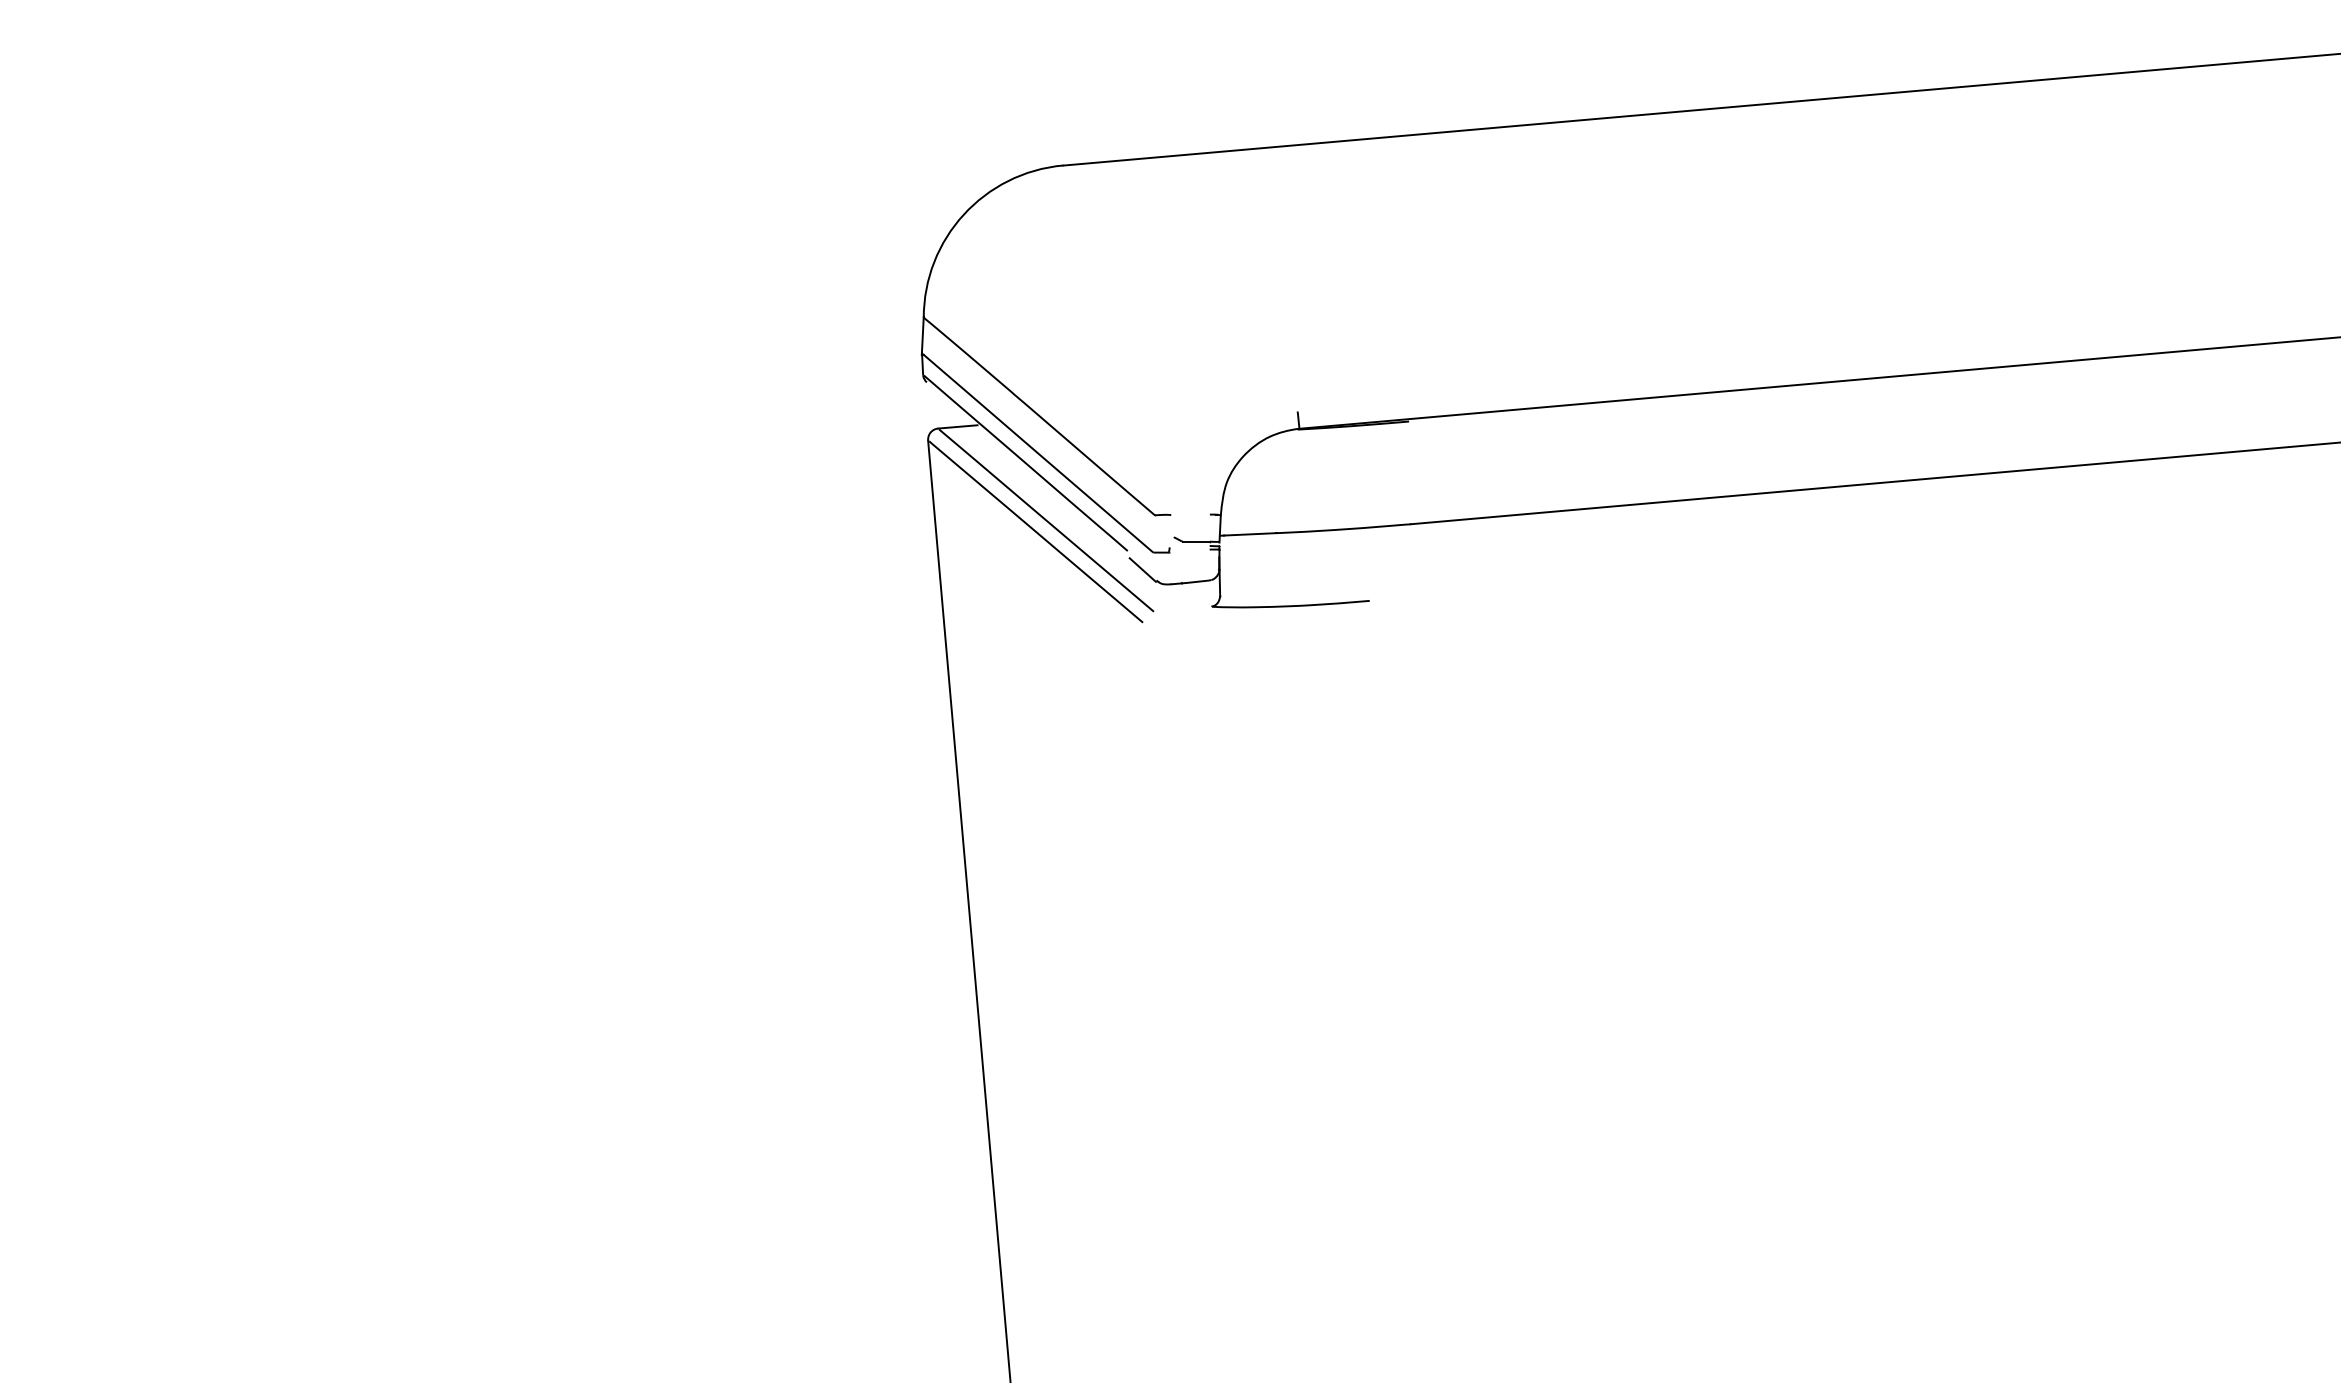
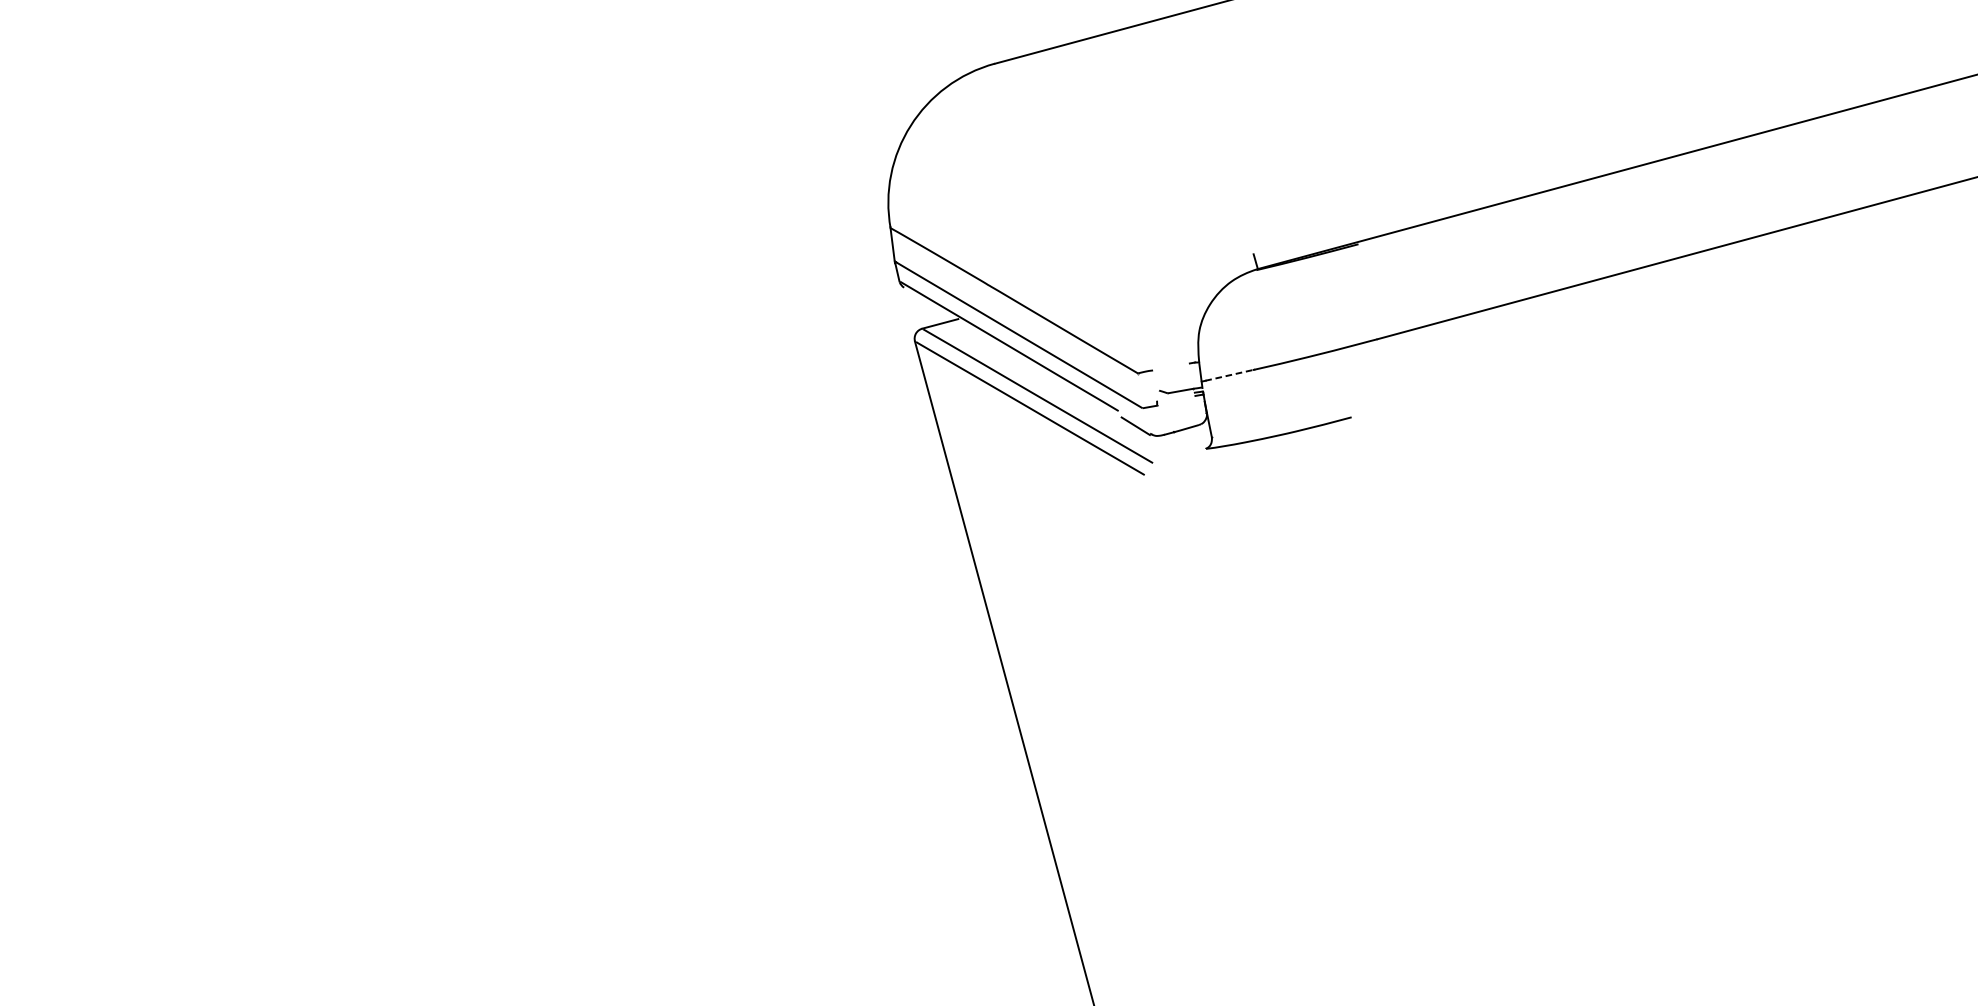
line: (1250, 534) -> (1229, 375), solid -> dashed

